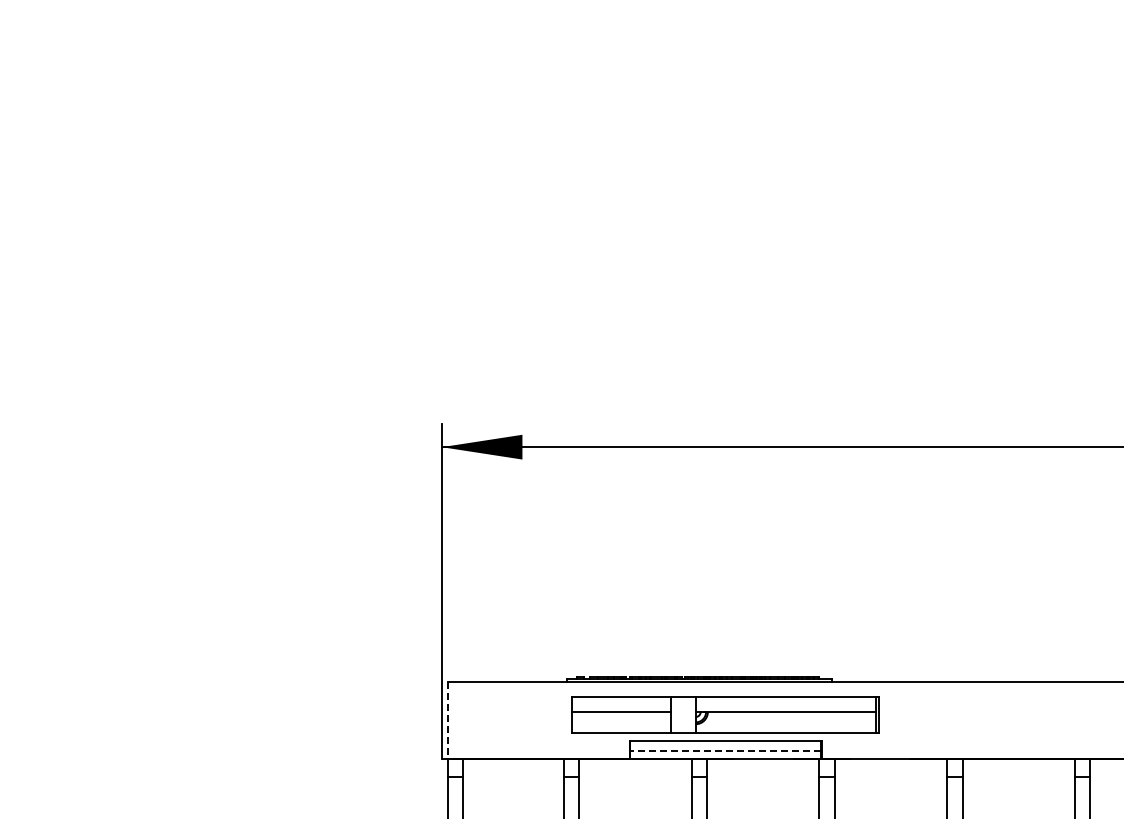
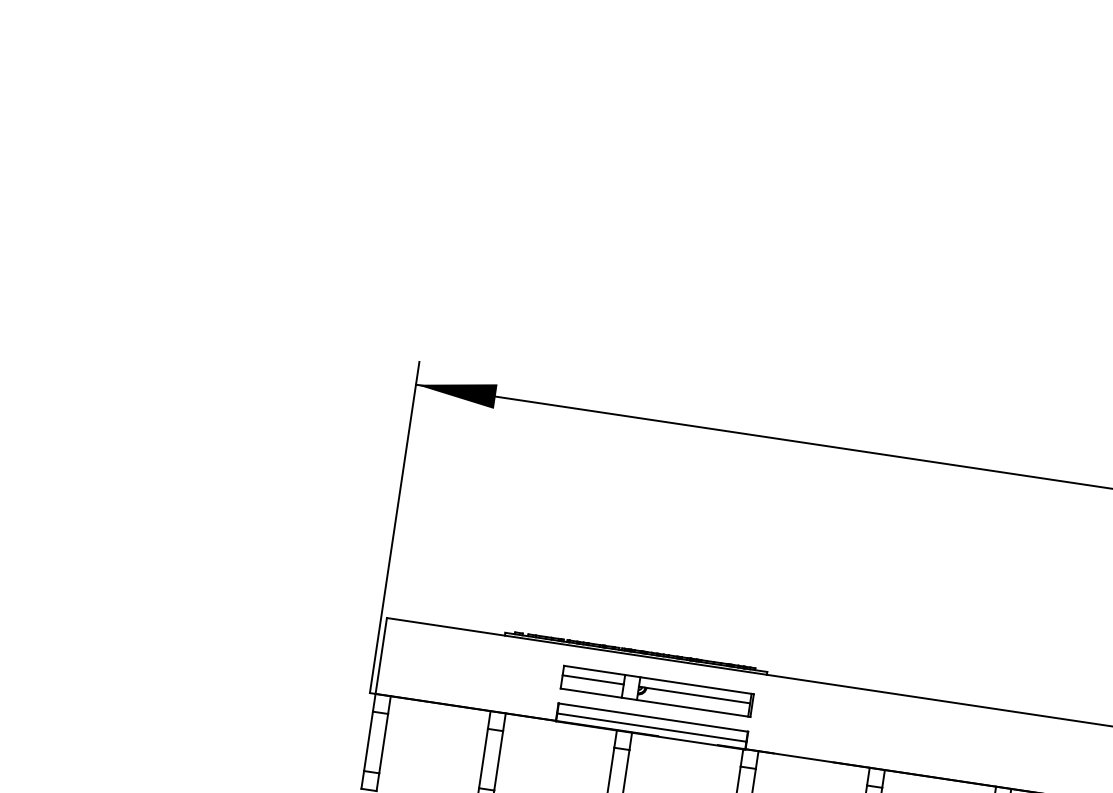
part: (725, 714) -> (657, 691), size x0.62
line: (447, 721) -> (381, 656), dashed -> solid
line: (725, 751) -> (651, 727), dashed -> solid

